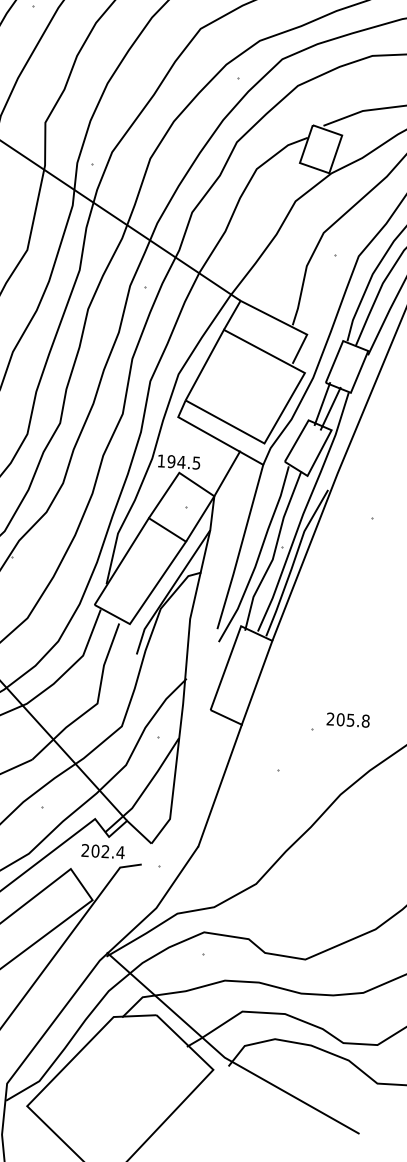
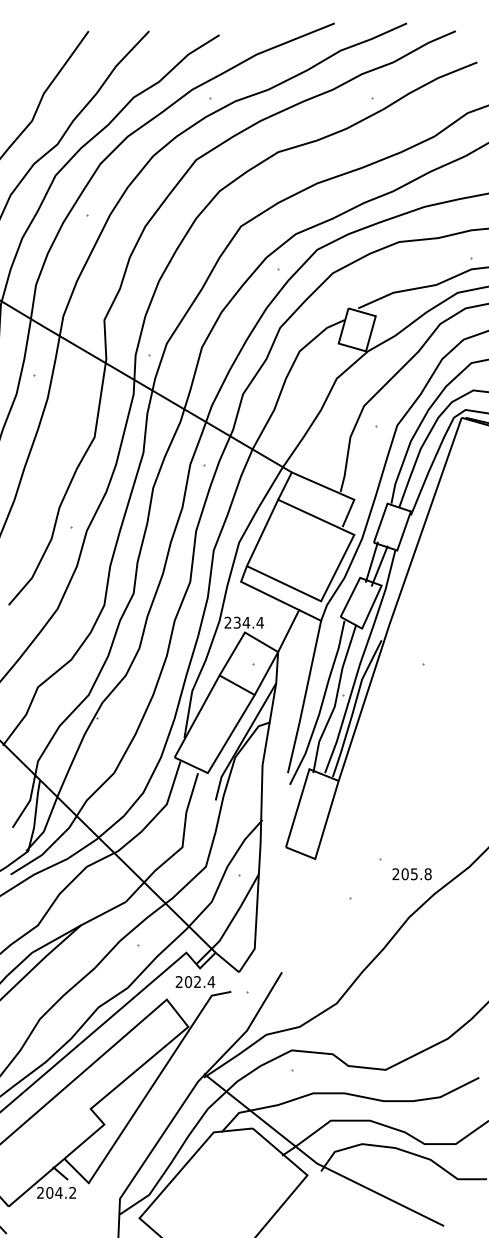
text: (178, 461) -> (243, 622), 194.5 -> 234.4
text: (347, 720) -> (411, 874), moved
line: (219, 785) -> (298, 915), removed

